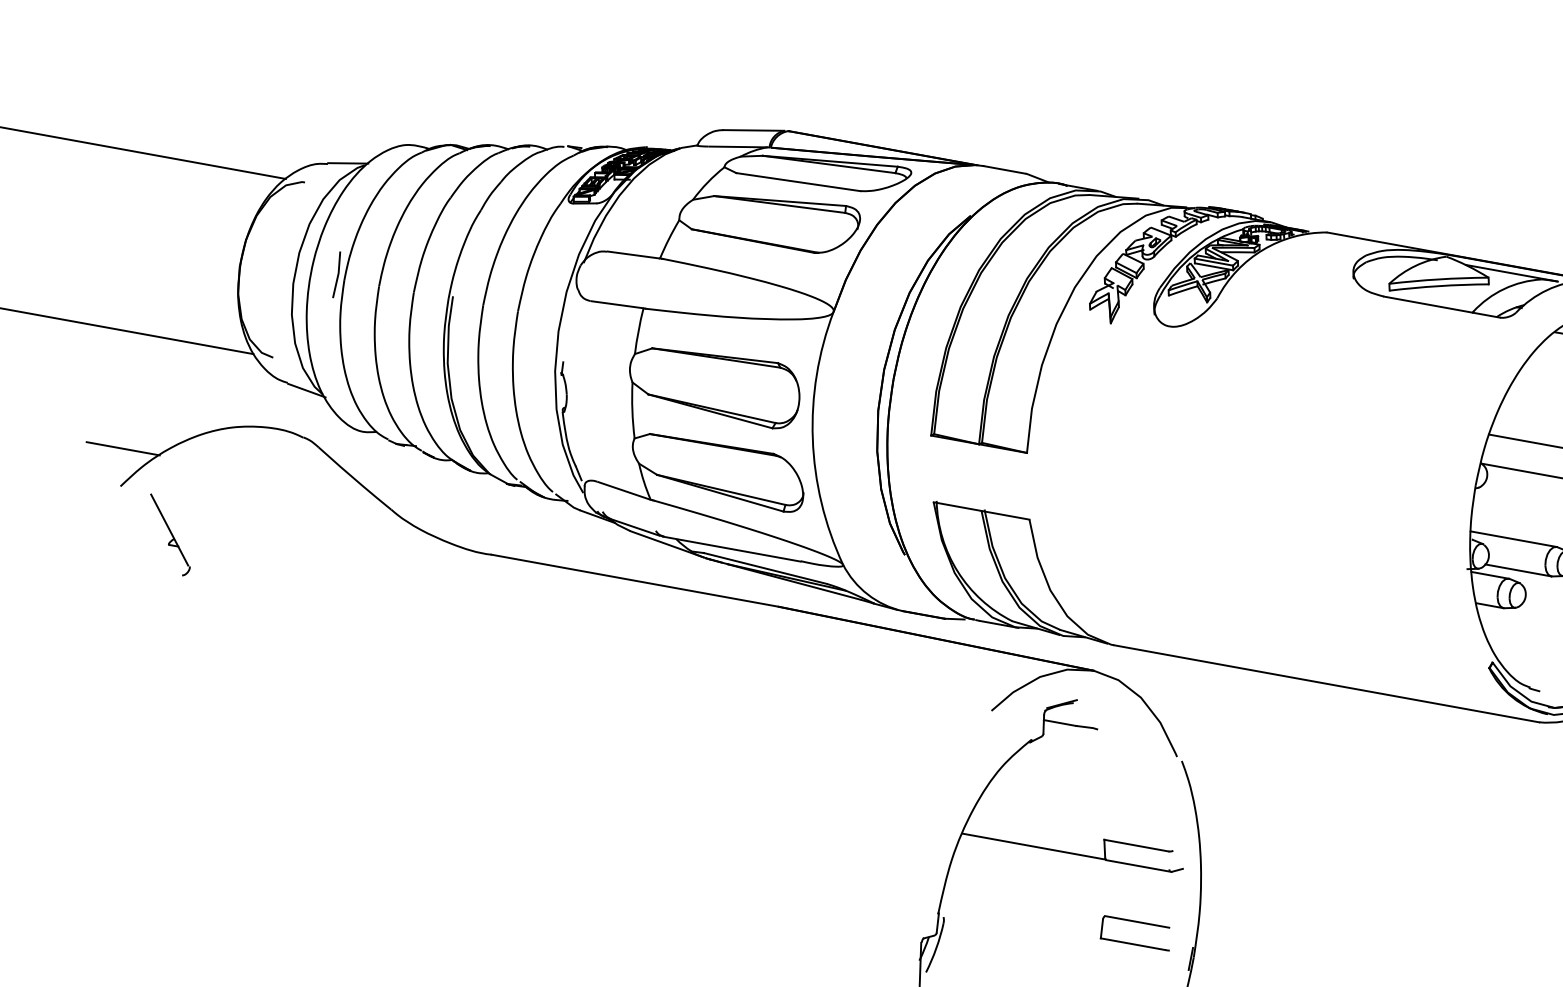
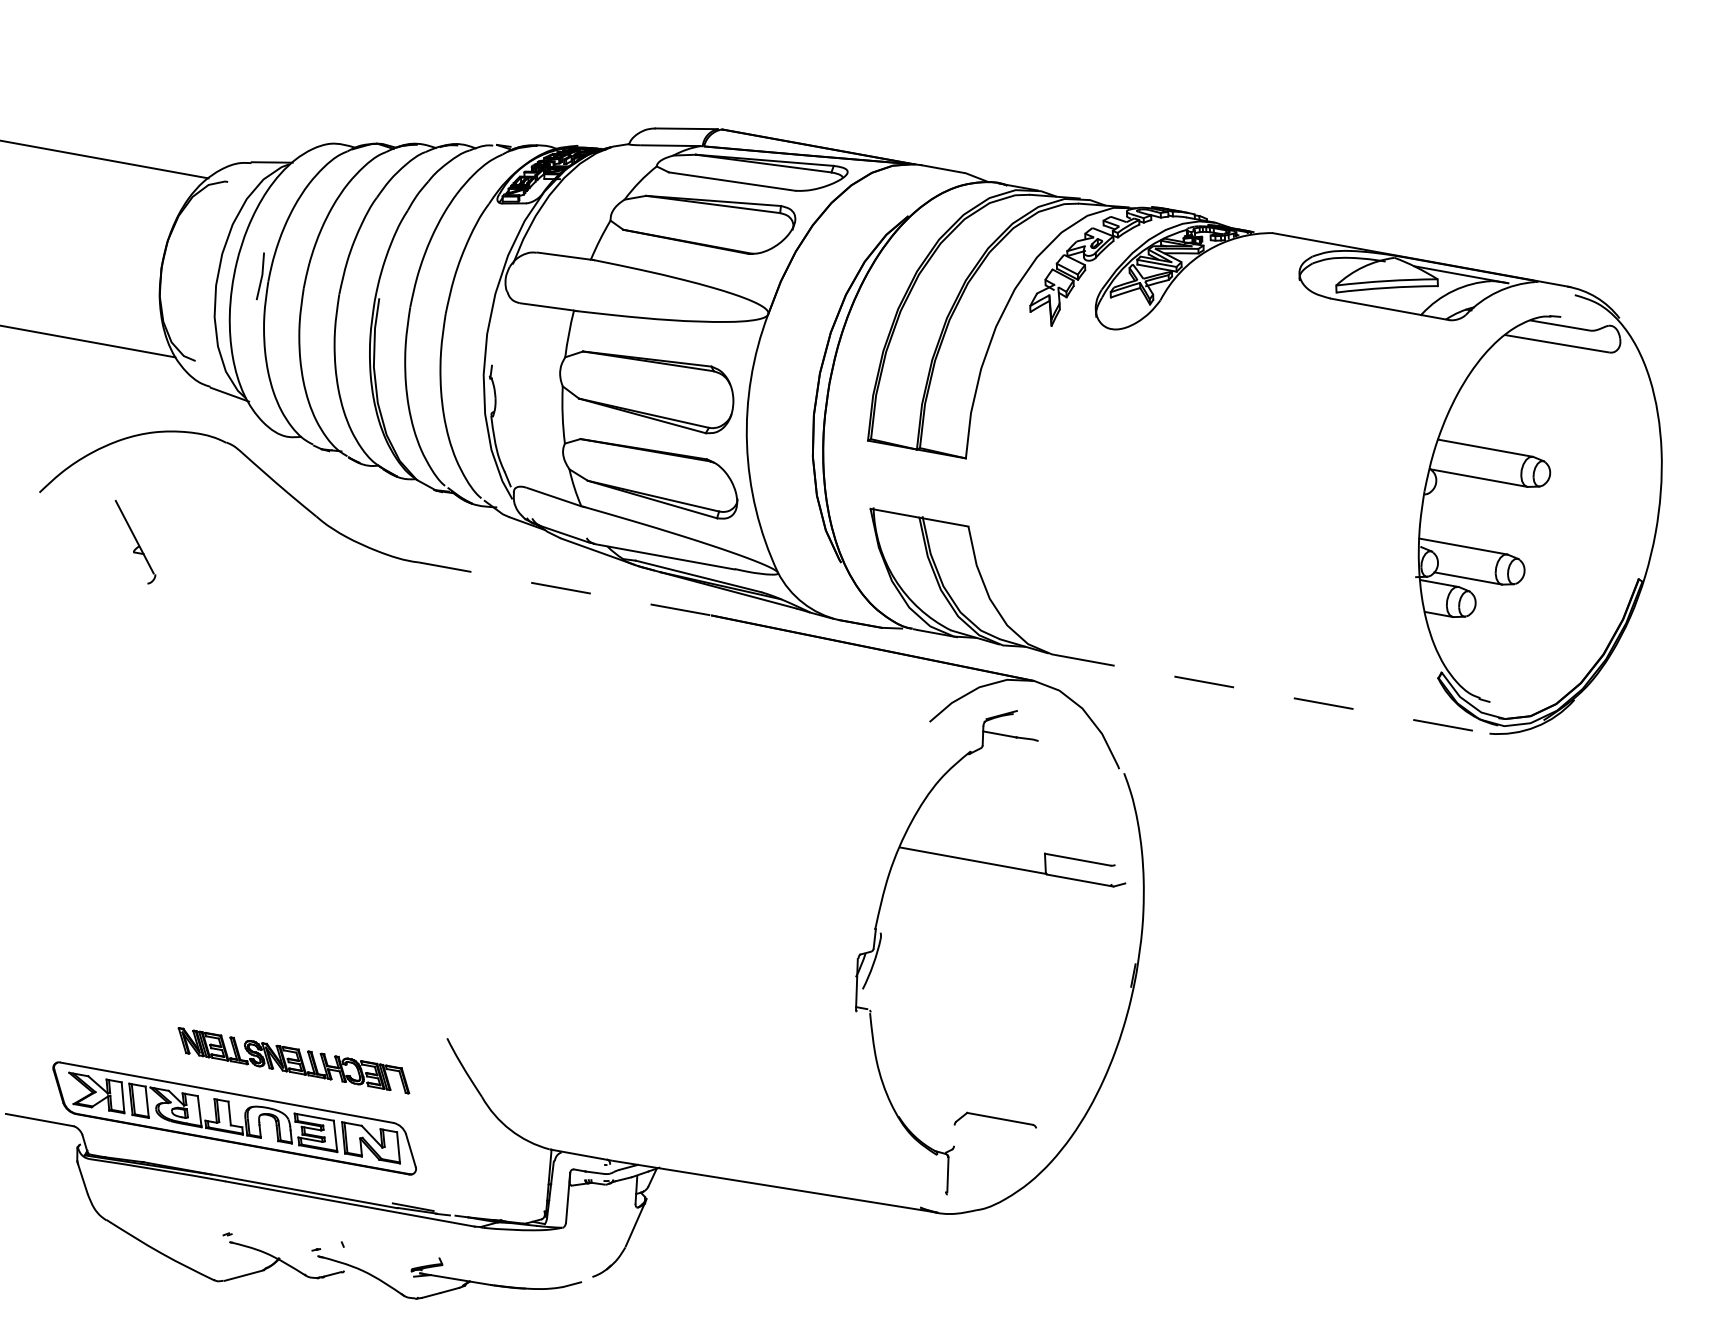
line: (122, 448) -> (41, 453), removed
part: (170, 535) -> (135, 542), moved
line: (634, 580) -> (564, 588), solid -> dashed
line: (1326, 683) -> (1272, 694), solid -> dashed
part: (1135, 922) -> (1076, 938), removed

